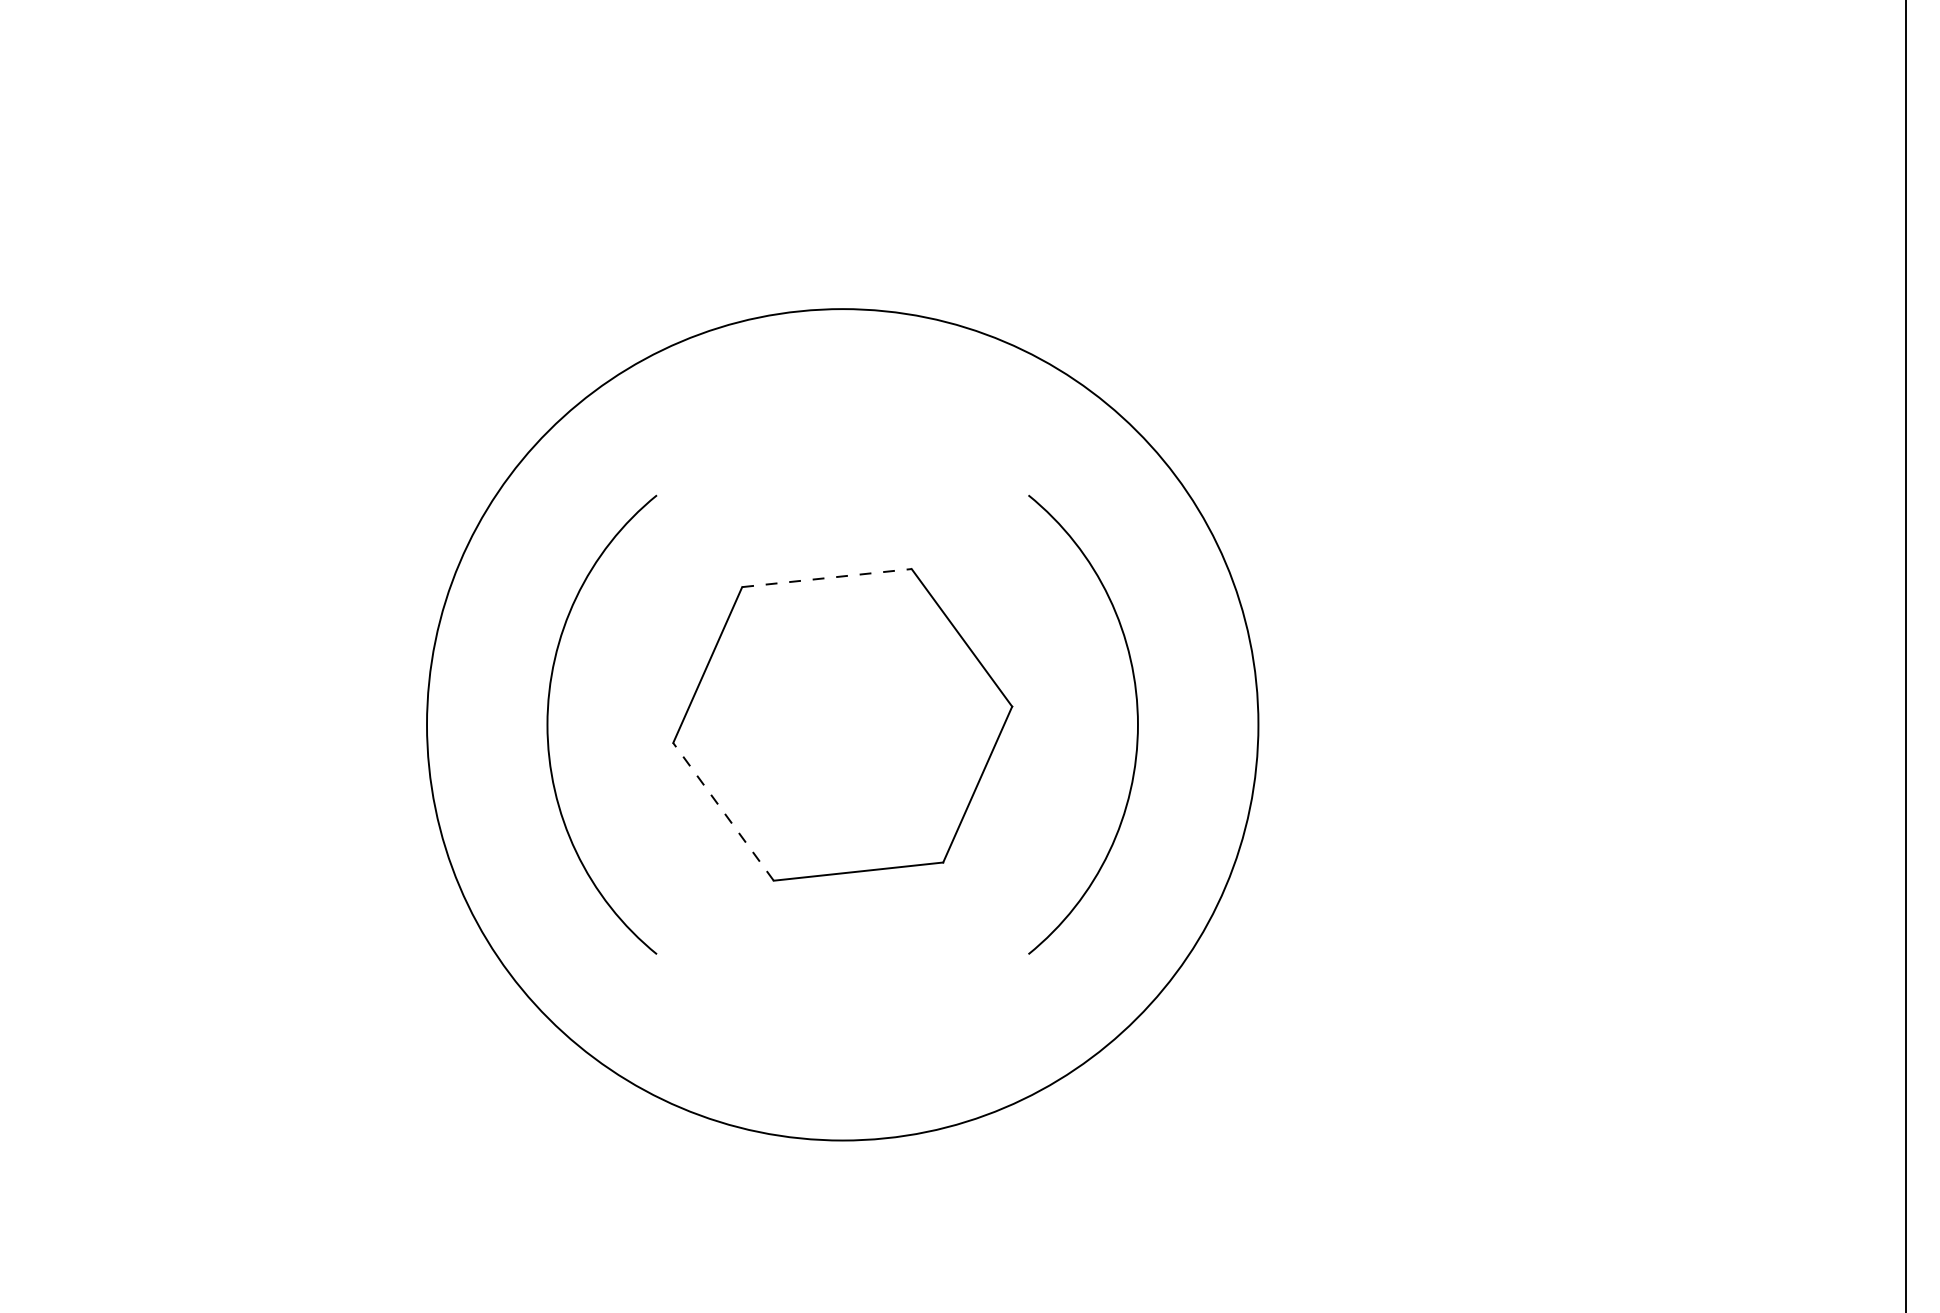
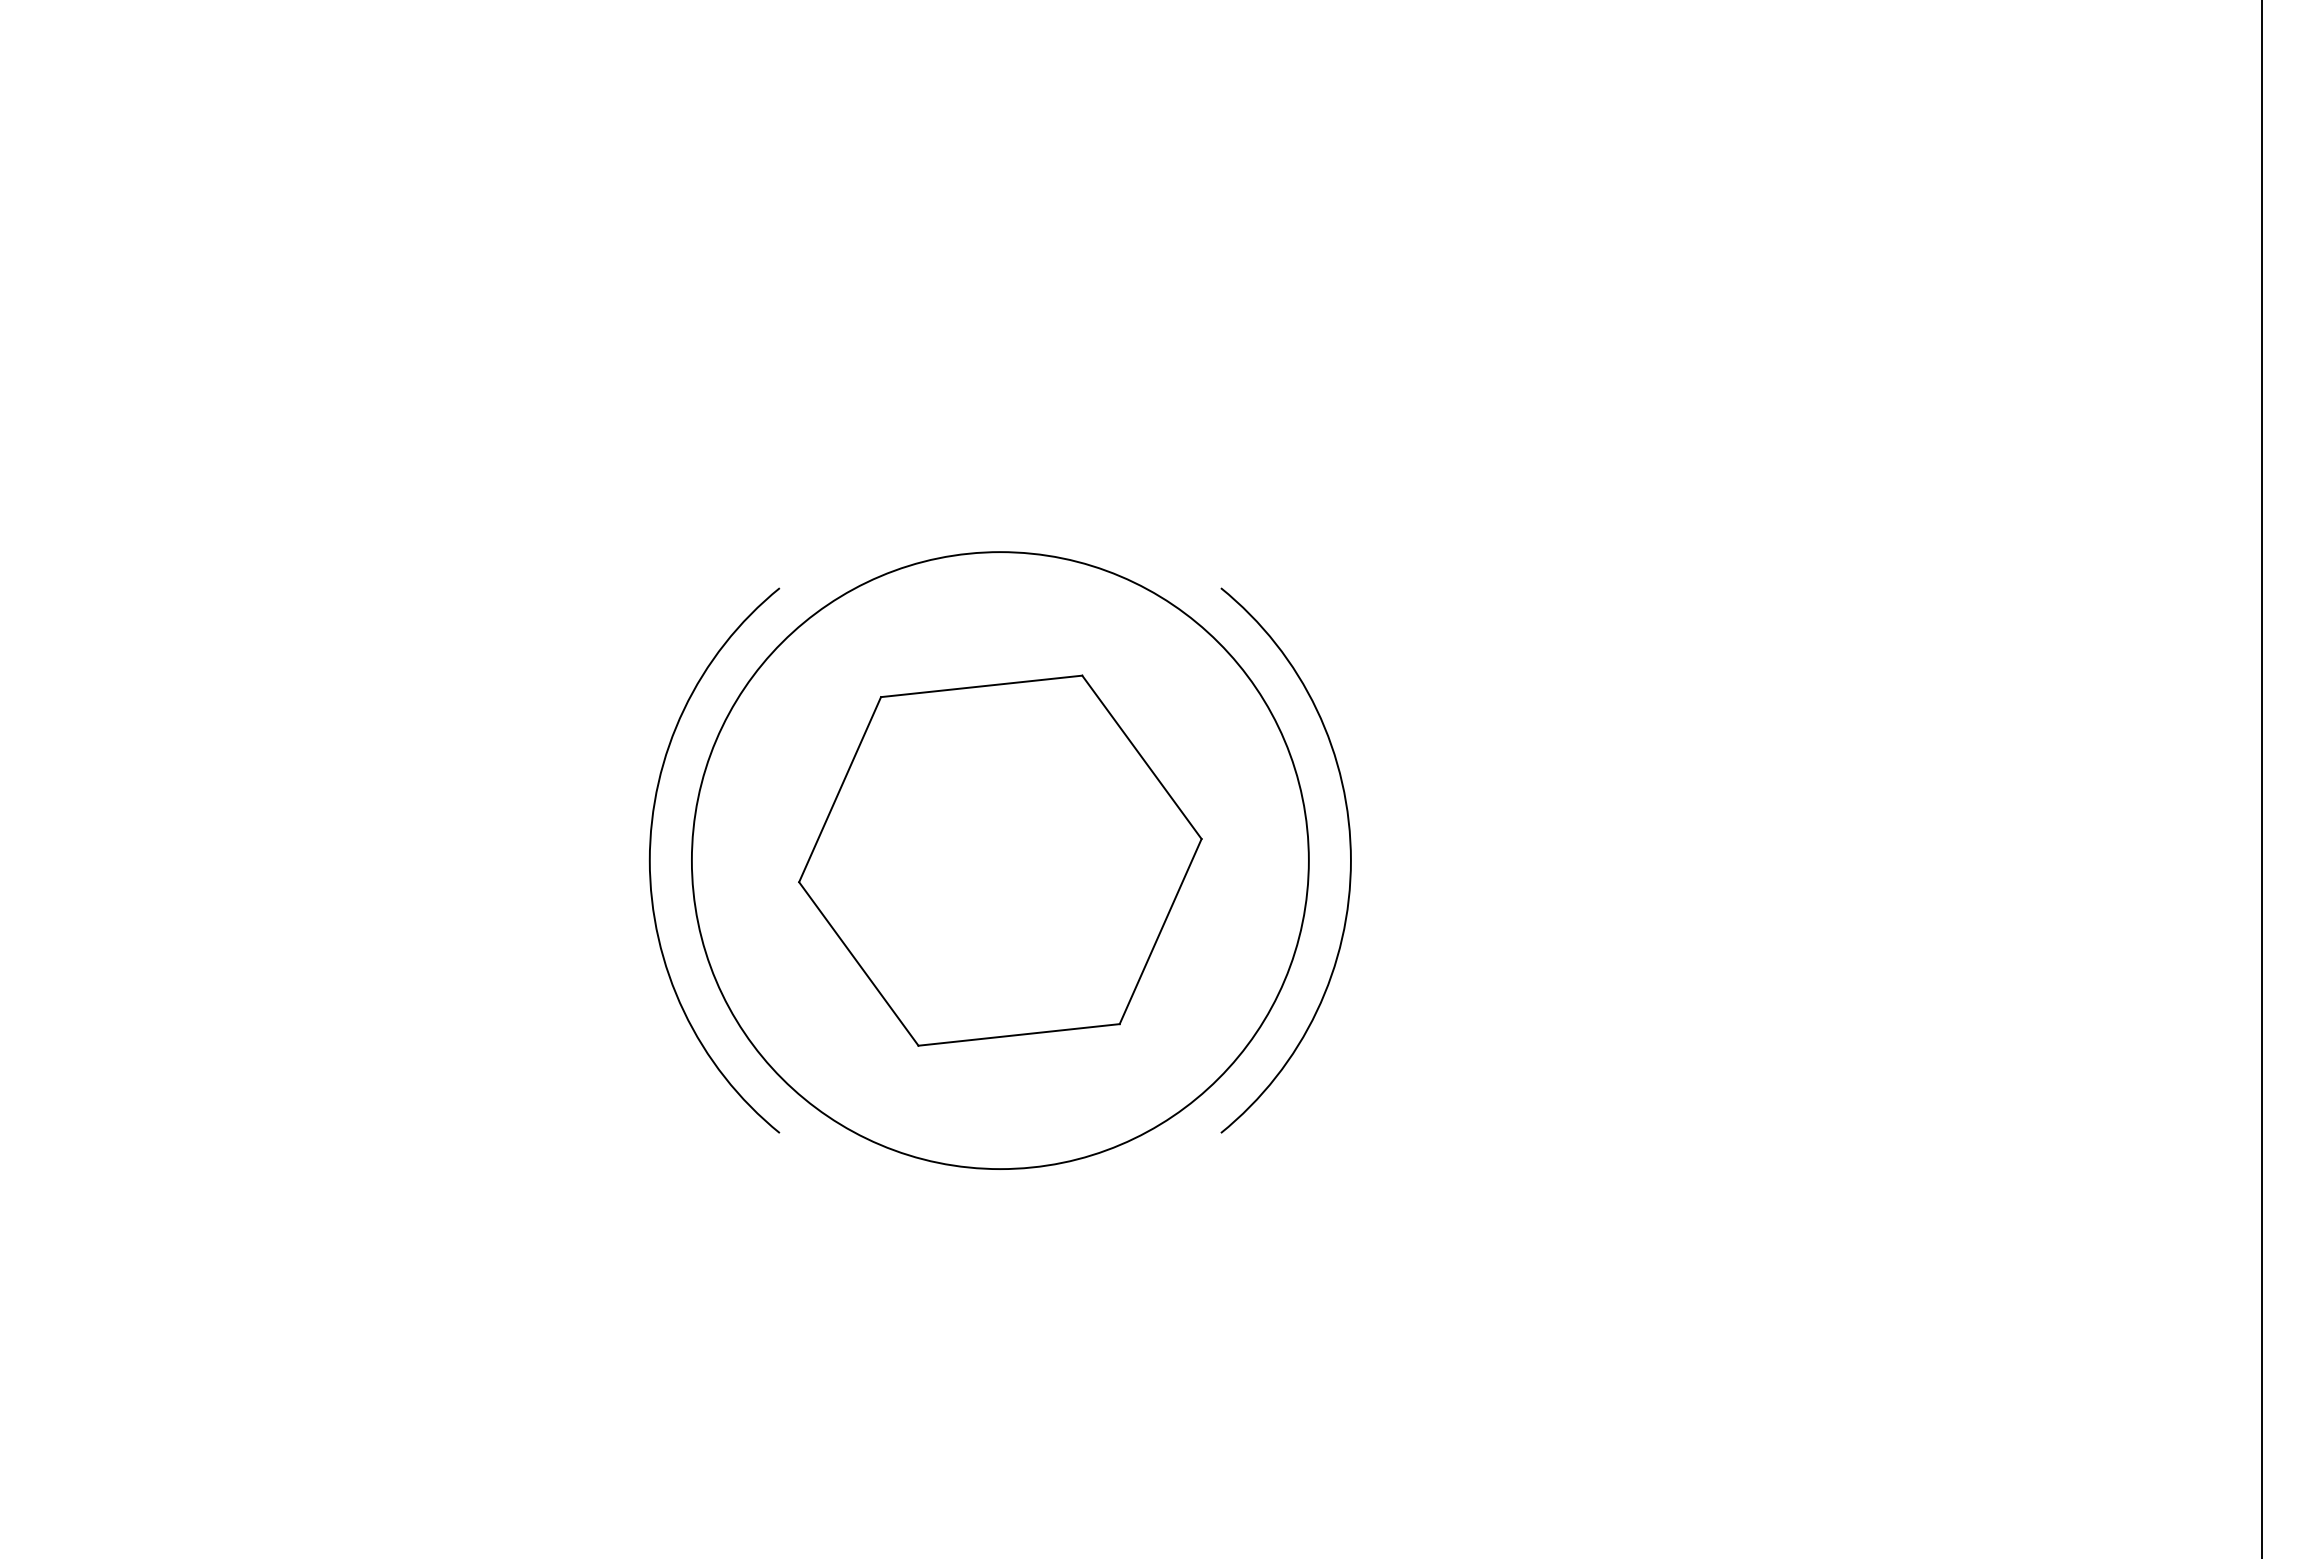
line: (827, 578) -> (982, 686), dashed -> solid
circle: (841, 724) -> (999, 860), size x0.62
line: (723, 811) -> (858, 963), dashed -> solid

